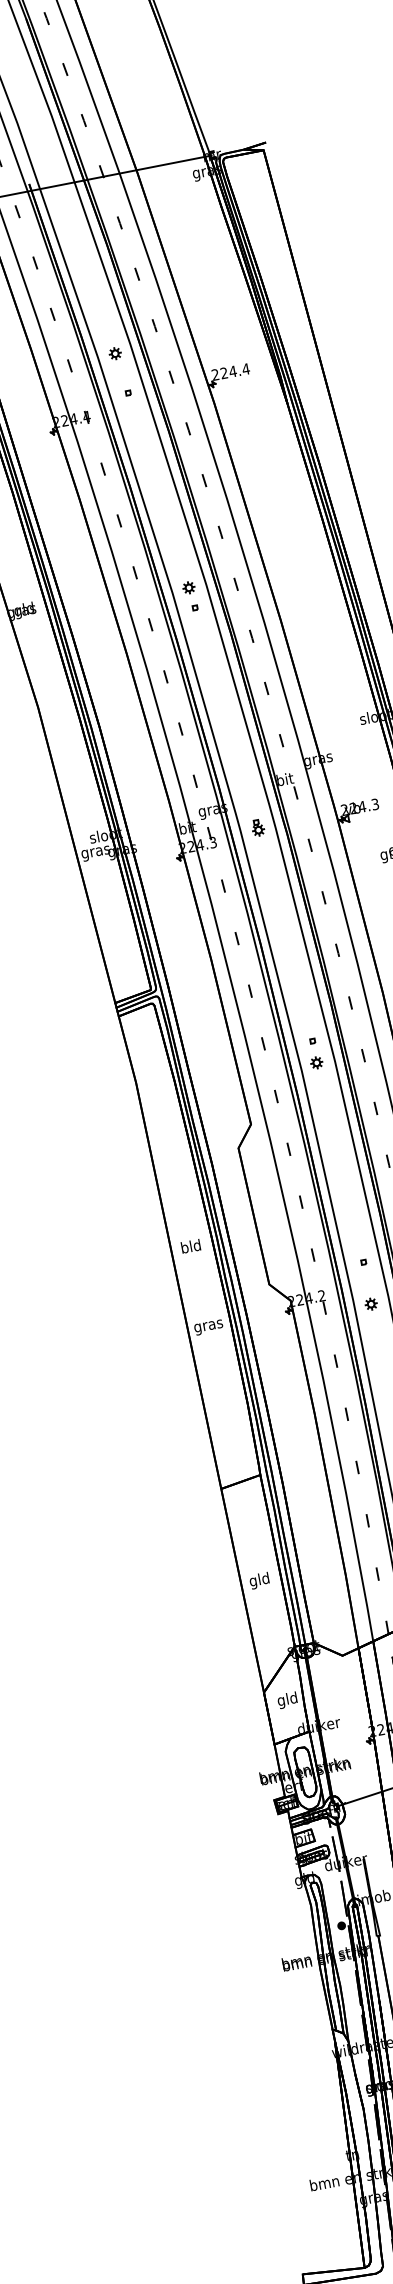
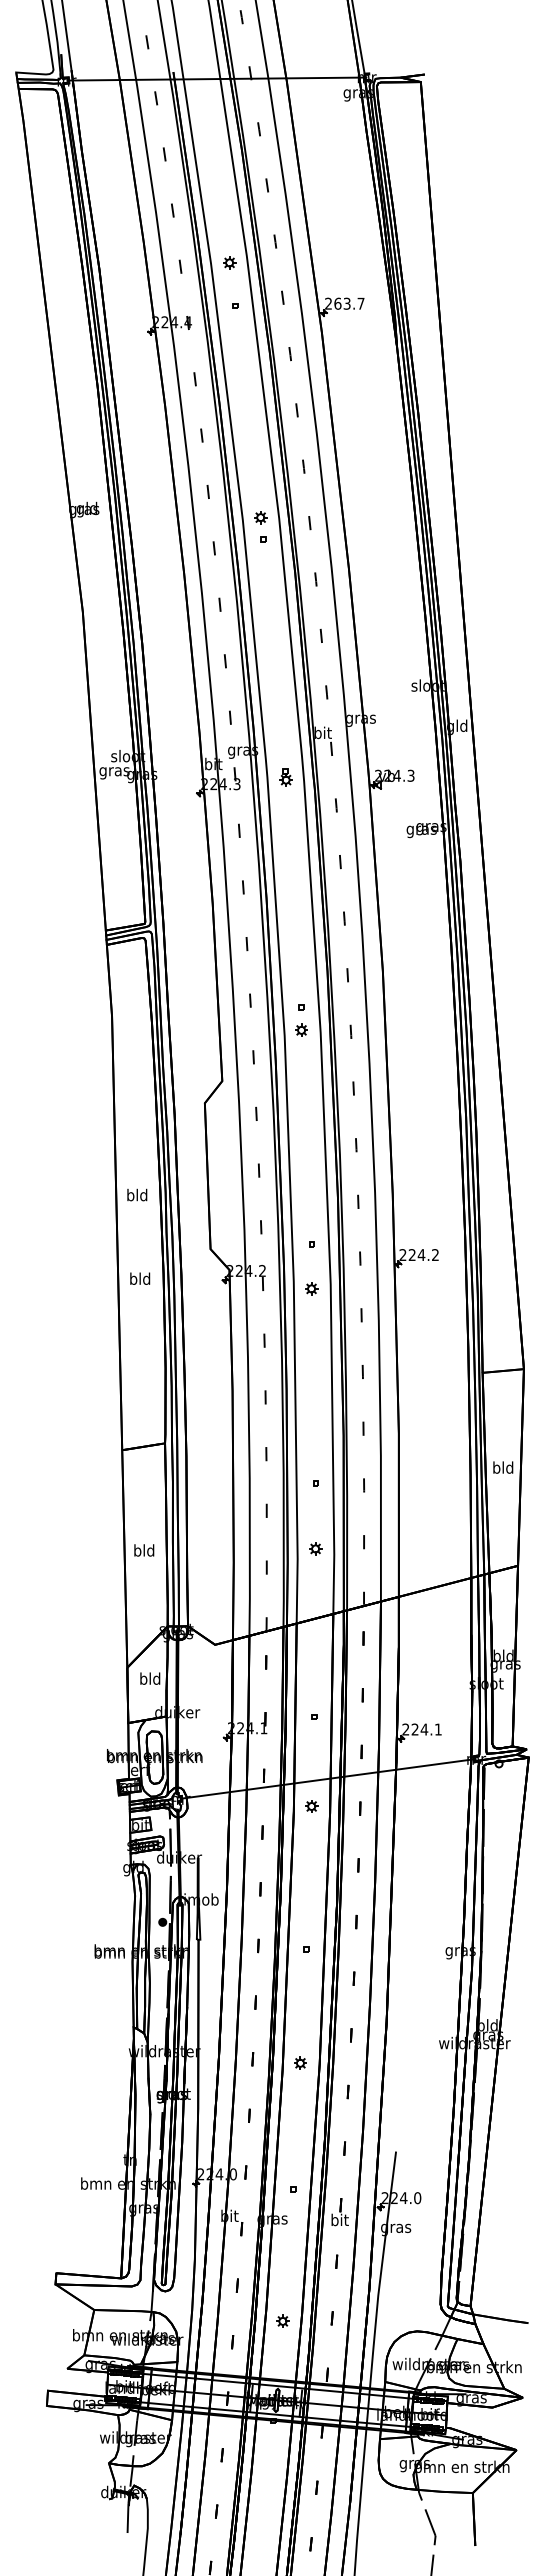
text: (235, 370) -> (349, 303), 224.4 -> 263.7
text: (208, 1326) -> (140, 1280), gras -> bld
text: (253, 1581) -> (137, 1551), gld -> bld
text: (281, 1701) -> (143, 1680), gld -> bld

